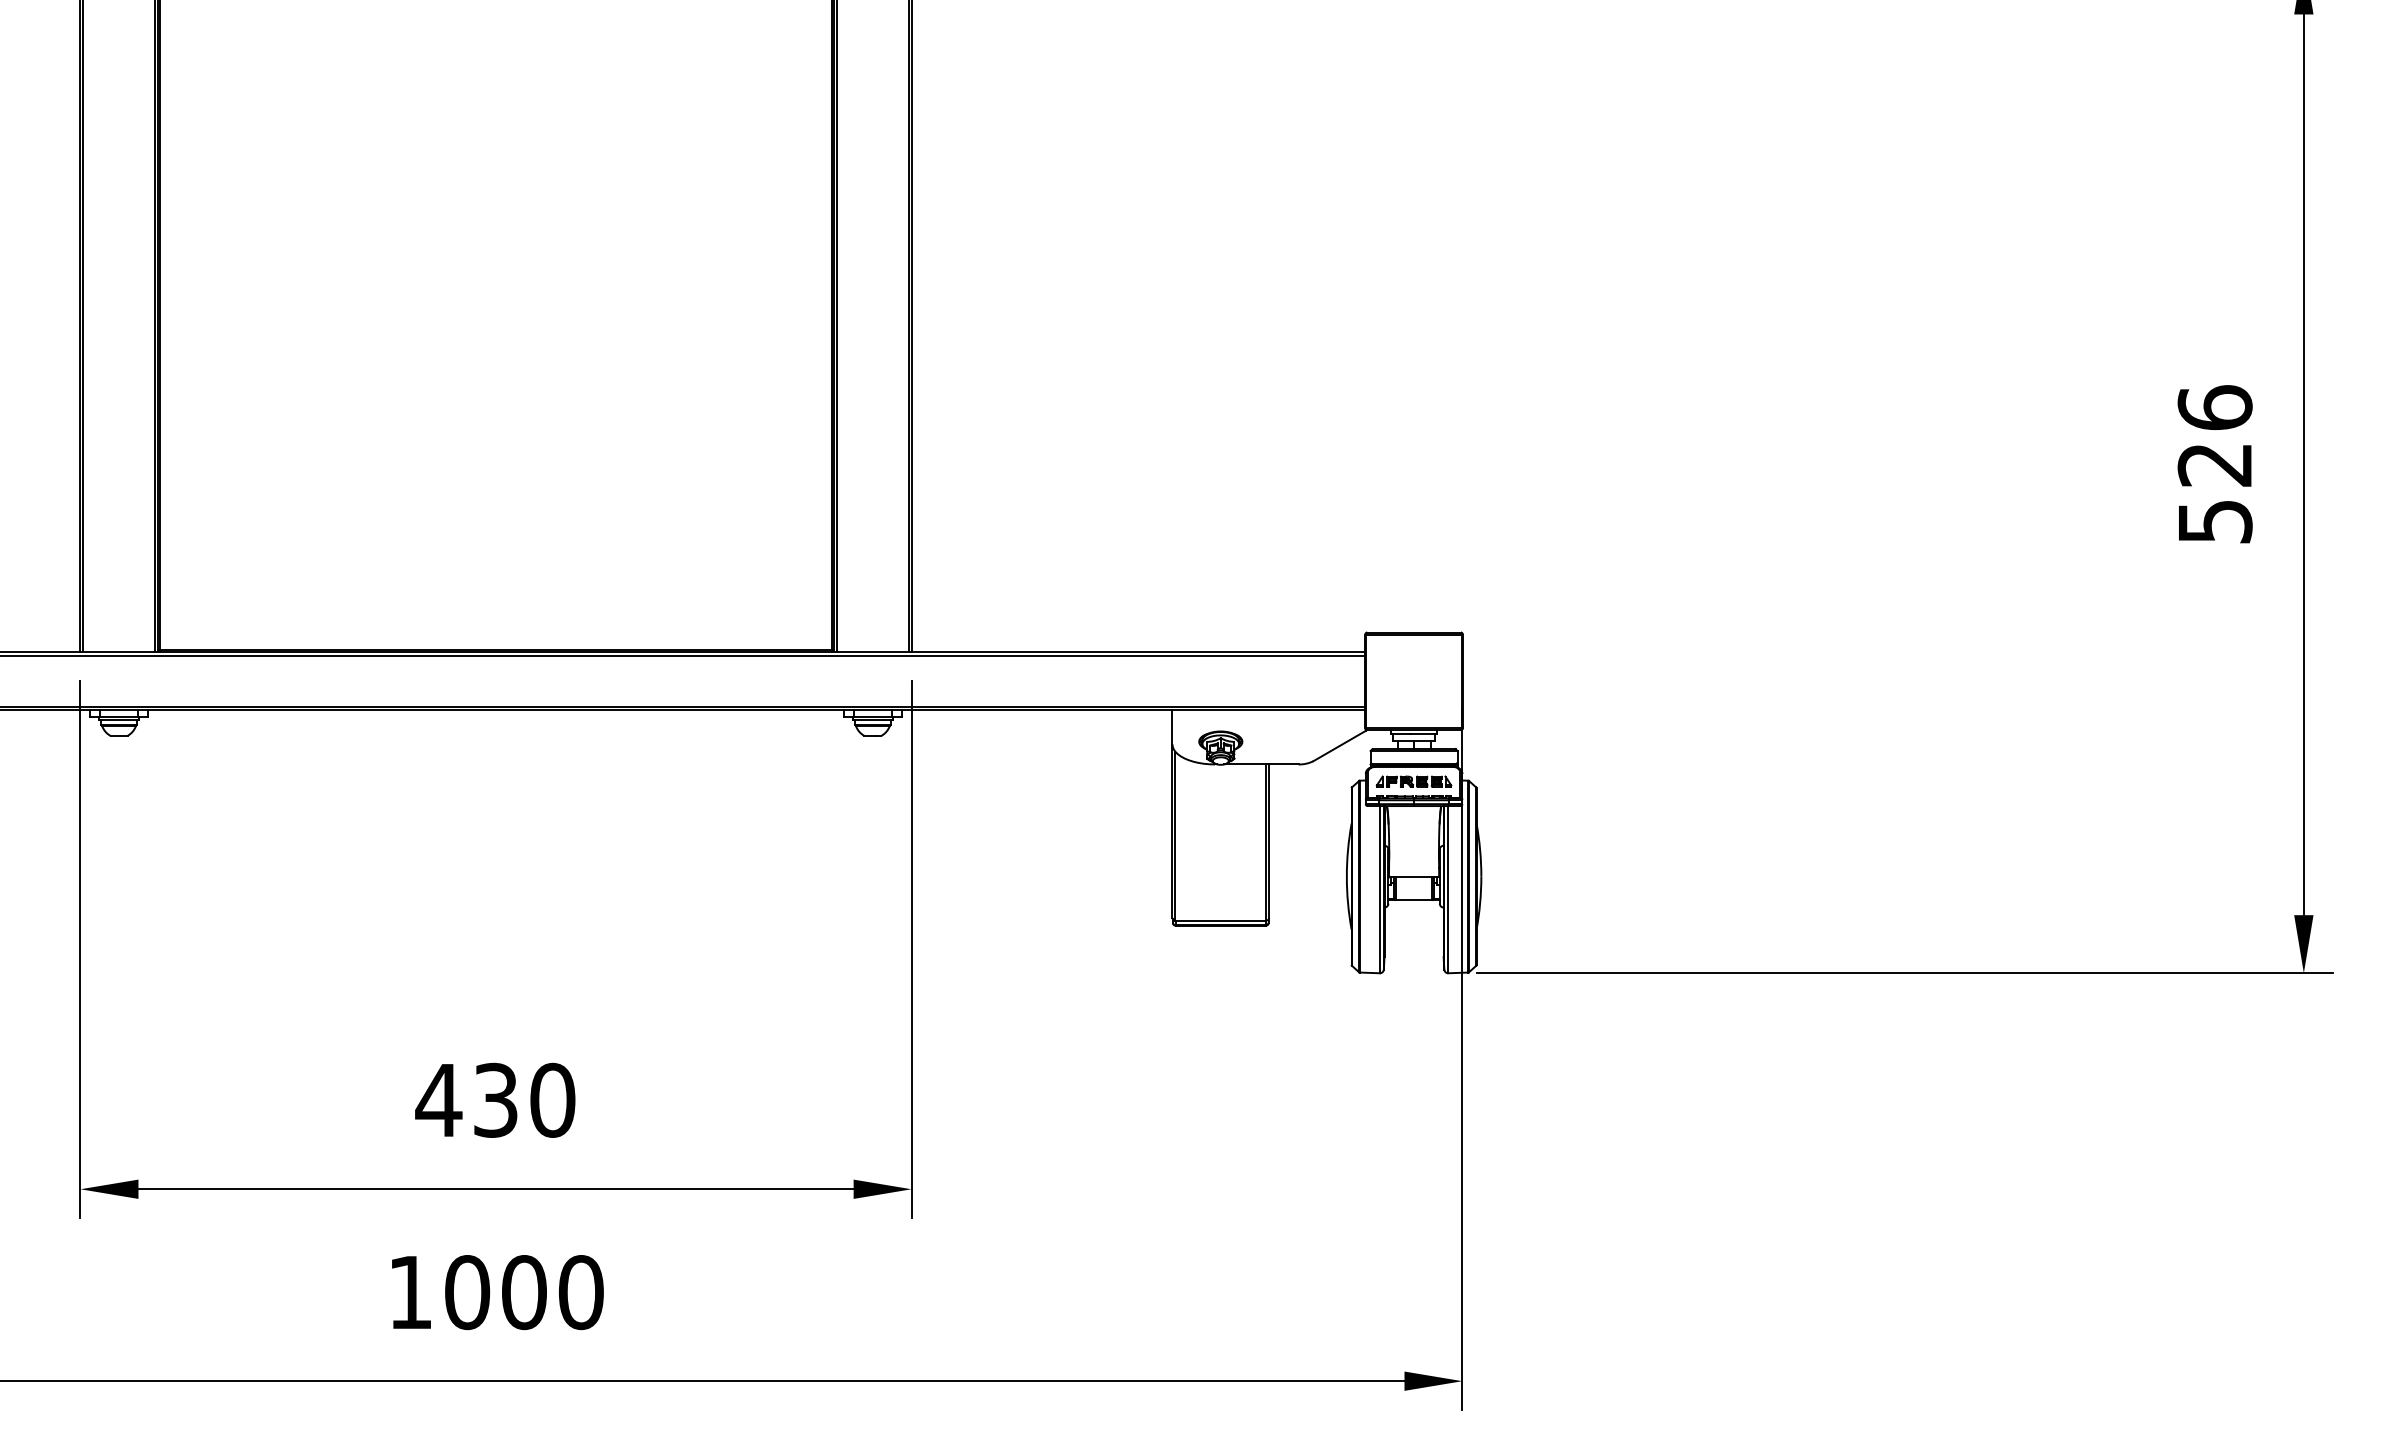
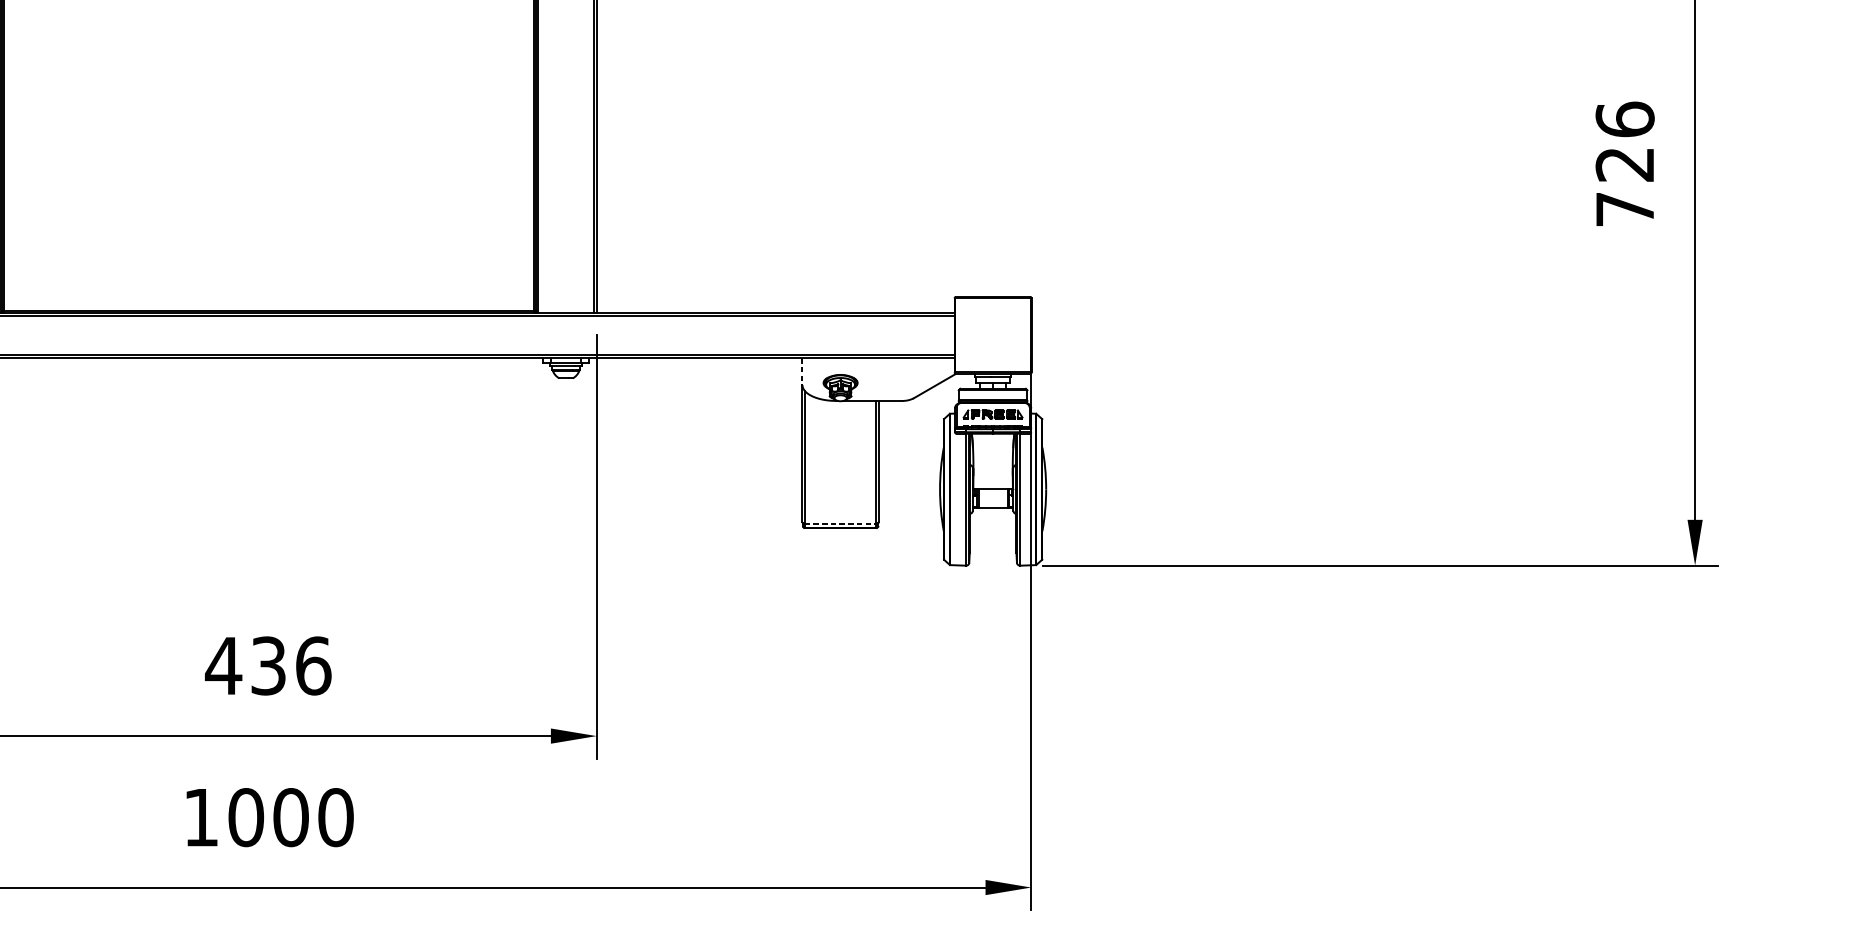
text: (2215, 521) -> (1625, 209), 526 -> 726
line: (1172, 727) -> (802, 371), solid -> dashed
line: (1221, 920) -> (841, 524), solid -> dashed
text: (552, 1099) -> (313, 665), 430 -> 436

